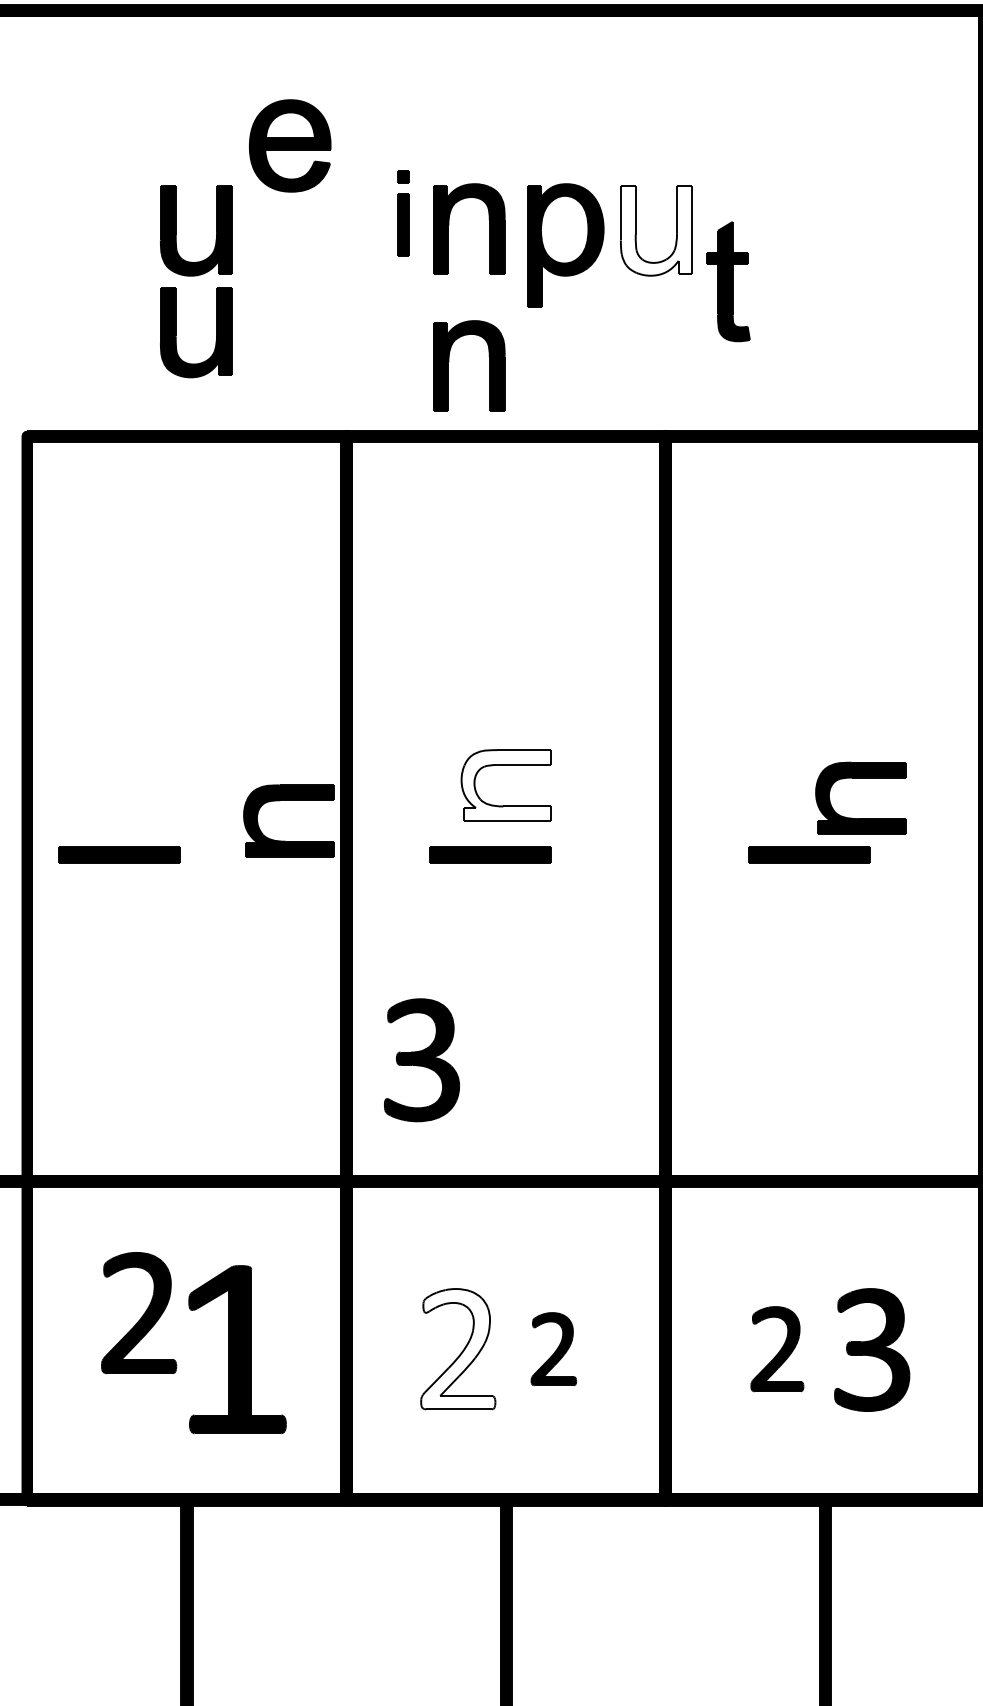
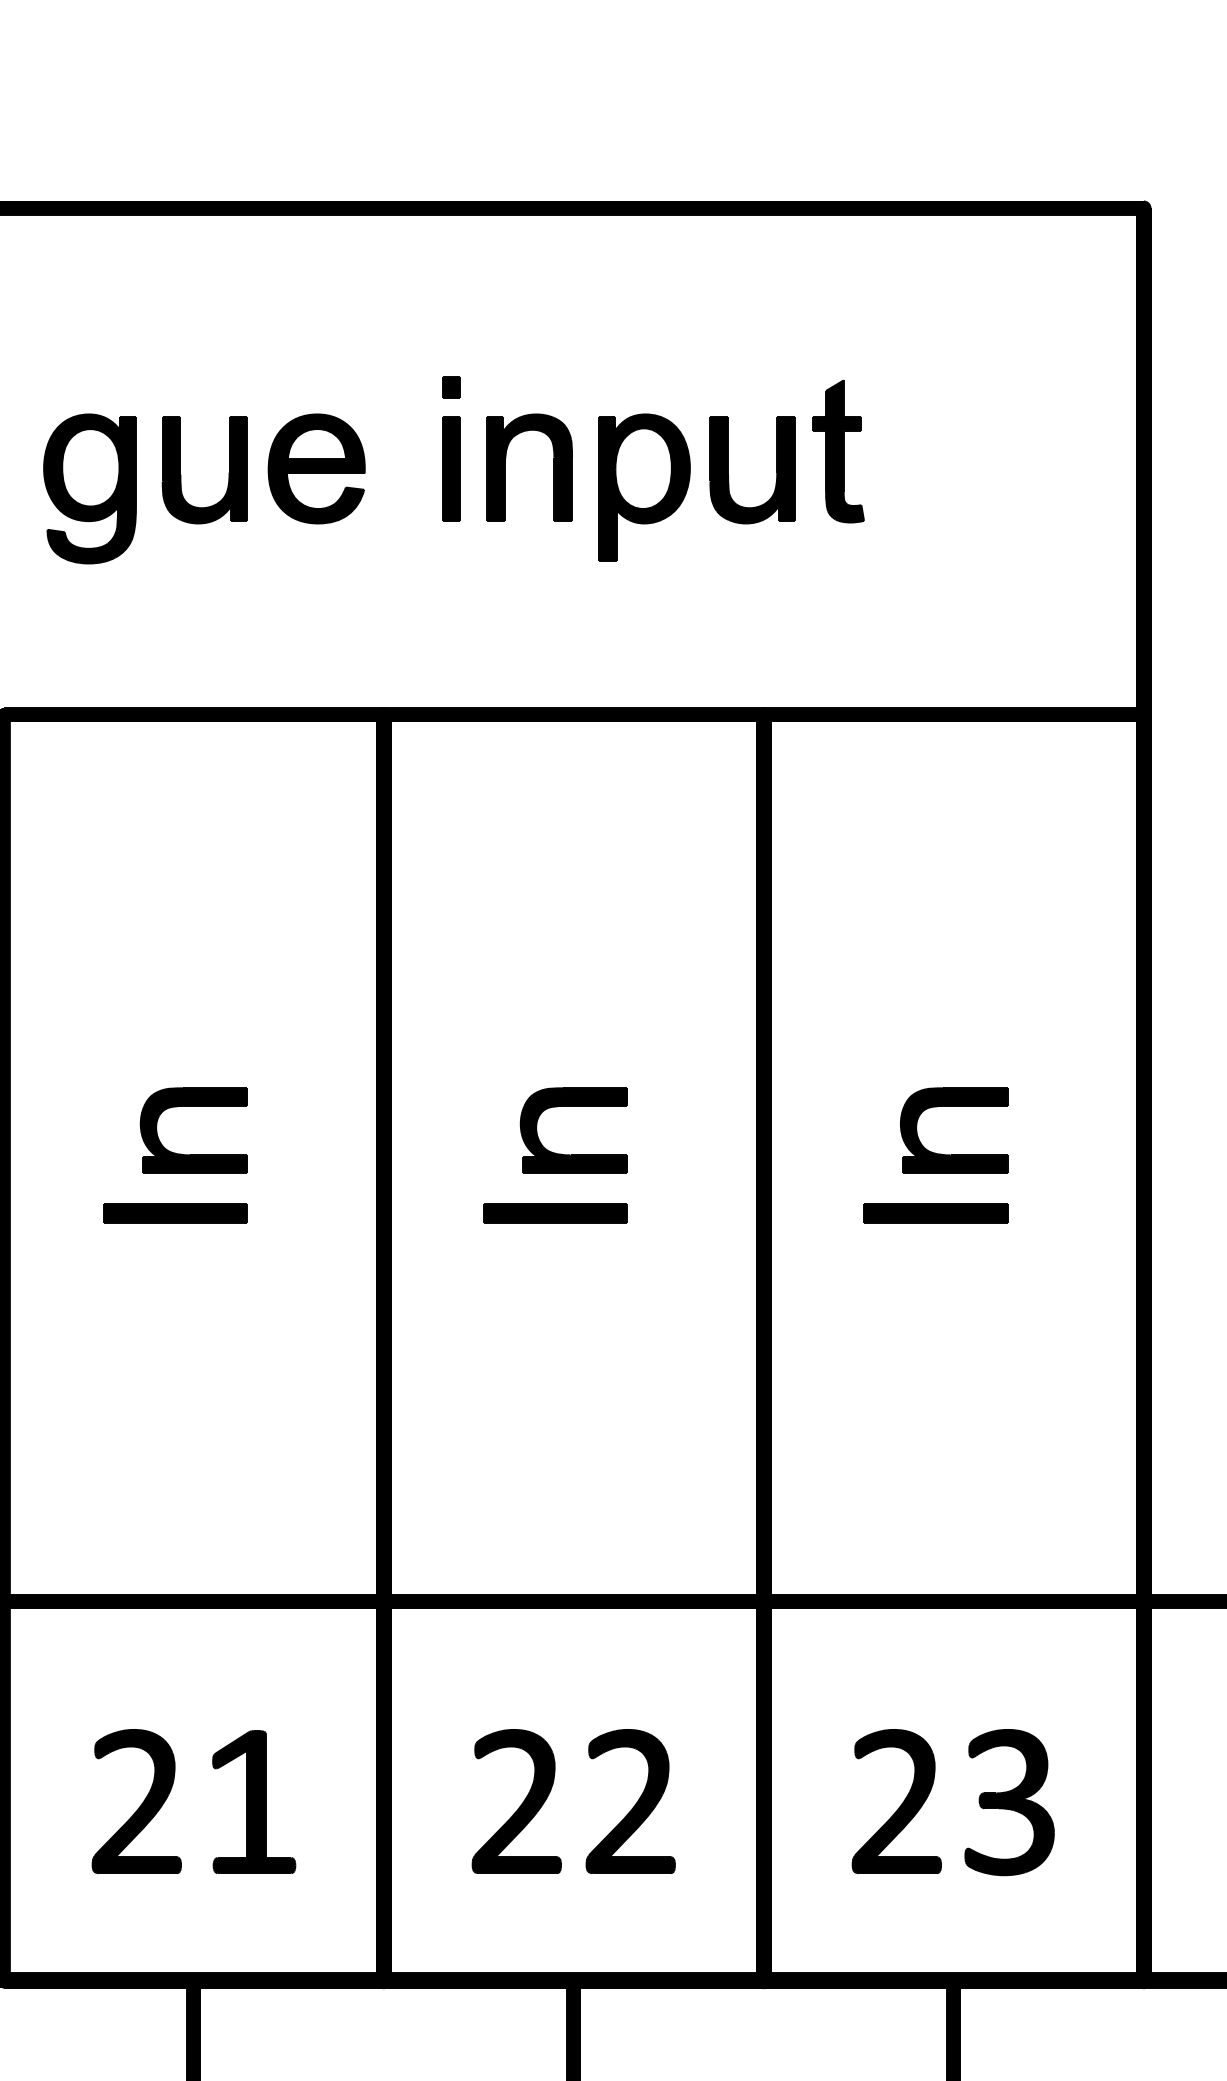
part: (290, 145) -> (316, 468), moved
part: (403, 212) -> (451, 448), size x1.43
fill: (656, 230) -> (752, 469), added
part: (99, 246) -> (89, 488), added
part: (728, 281) -> (838, 451), moved
part: (176, 336) -> (181, 595), removed
part: (448, 365) -> (505, 630), removed
part: (861, 778) -> (954, 1106), moved
fill: (505, 785) -> (573, 1130), added
part: (288, 800) -> (193, 1106), moved
part: (119, 855) -> (175, 1213), moved
part: (421, 1060) -> (473, 1457), removed
part: (138, 1313) -> (136, 1801), moved
part: (237, 1349) -> (254, 1801), size x0.71
fill: (457, 1349) -> (516, 1801), added
part: (553, 1349) -> (630, 1801), size x1.67
part: (777, 1349) -> (896, 1801), size x1.43

